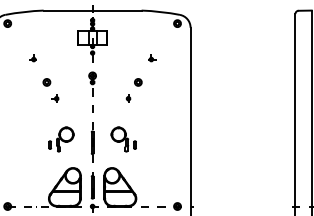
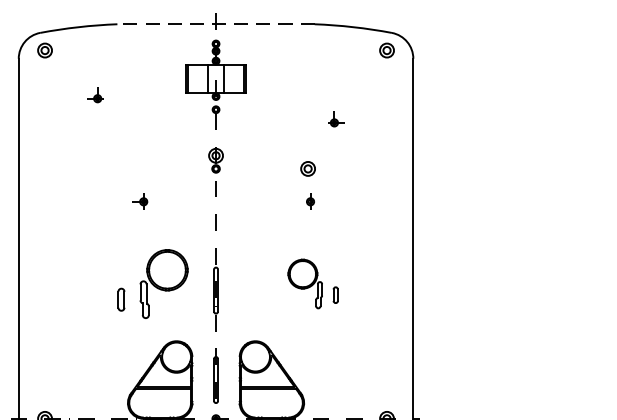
line: (92, 10) -> (215, 24), solid -> dashed
part: (32, 58) -> (94, 96), moved
part: (46, 82) -> (123, 169), removed
part: (128, 98) -> (310, 201), moved
part: (61, 139) -> (153, 283), size x1.4
part: (123, 139) -> (312, 283), moved

